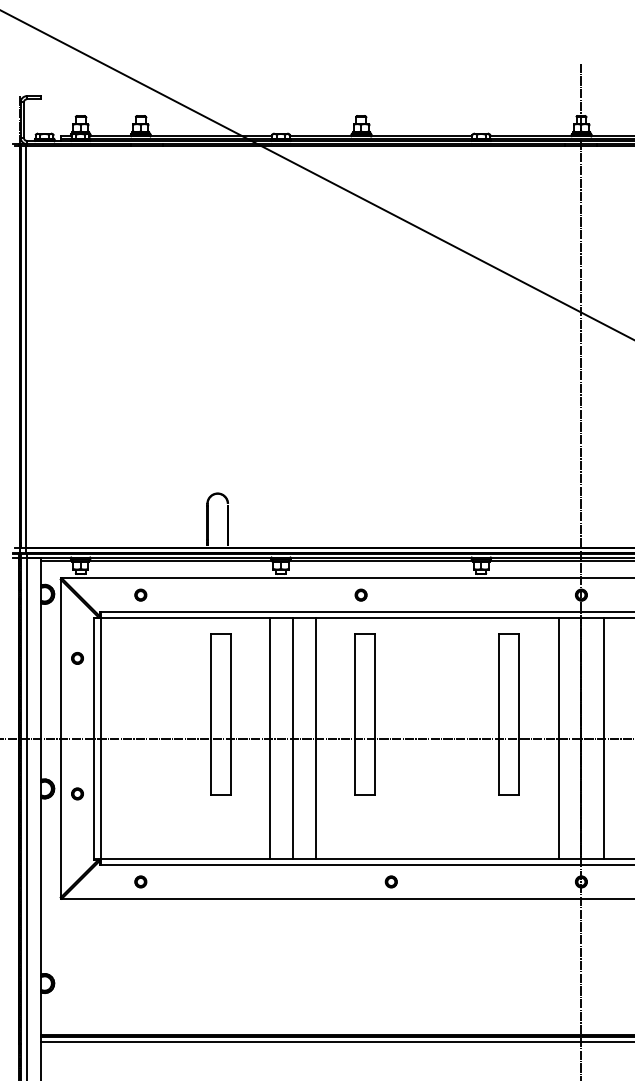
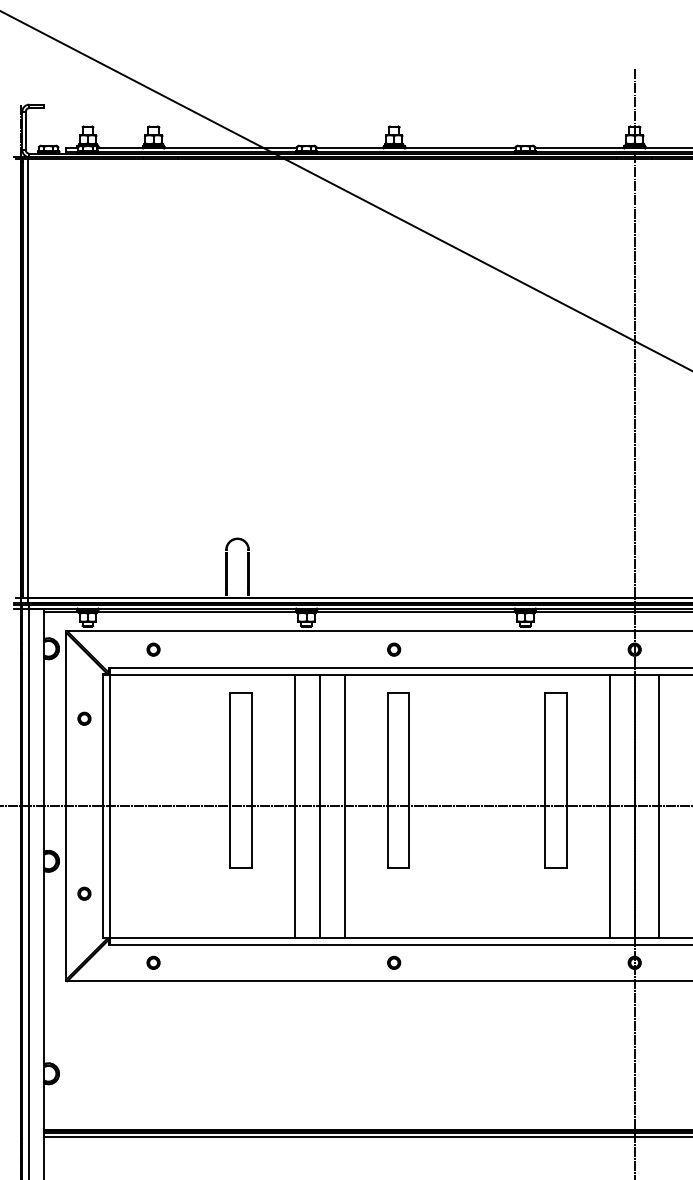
part: (77, 793) -> (84, 893), moved
part: (391, 881) -> (394, 962), moved

